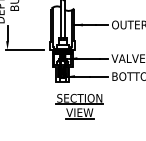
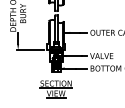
part: (78, 106) -> (55, 89), moved

